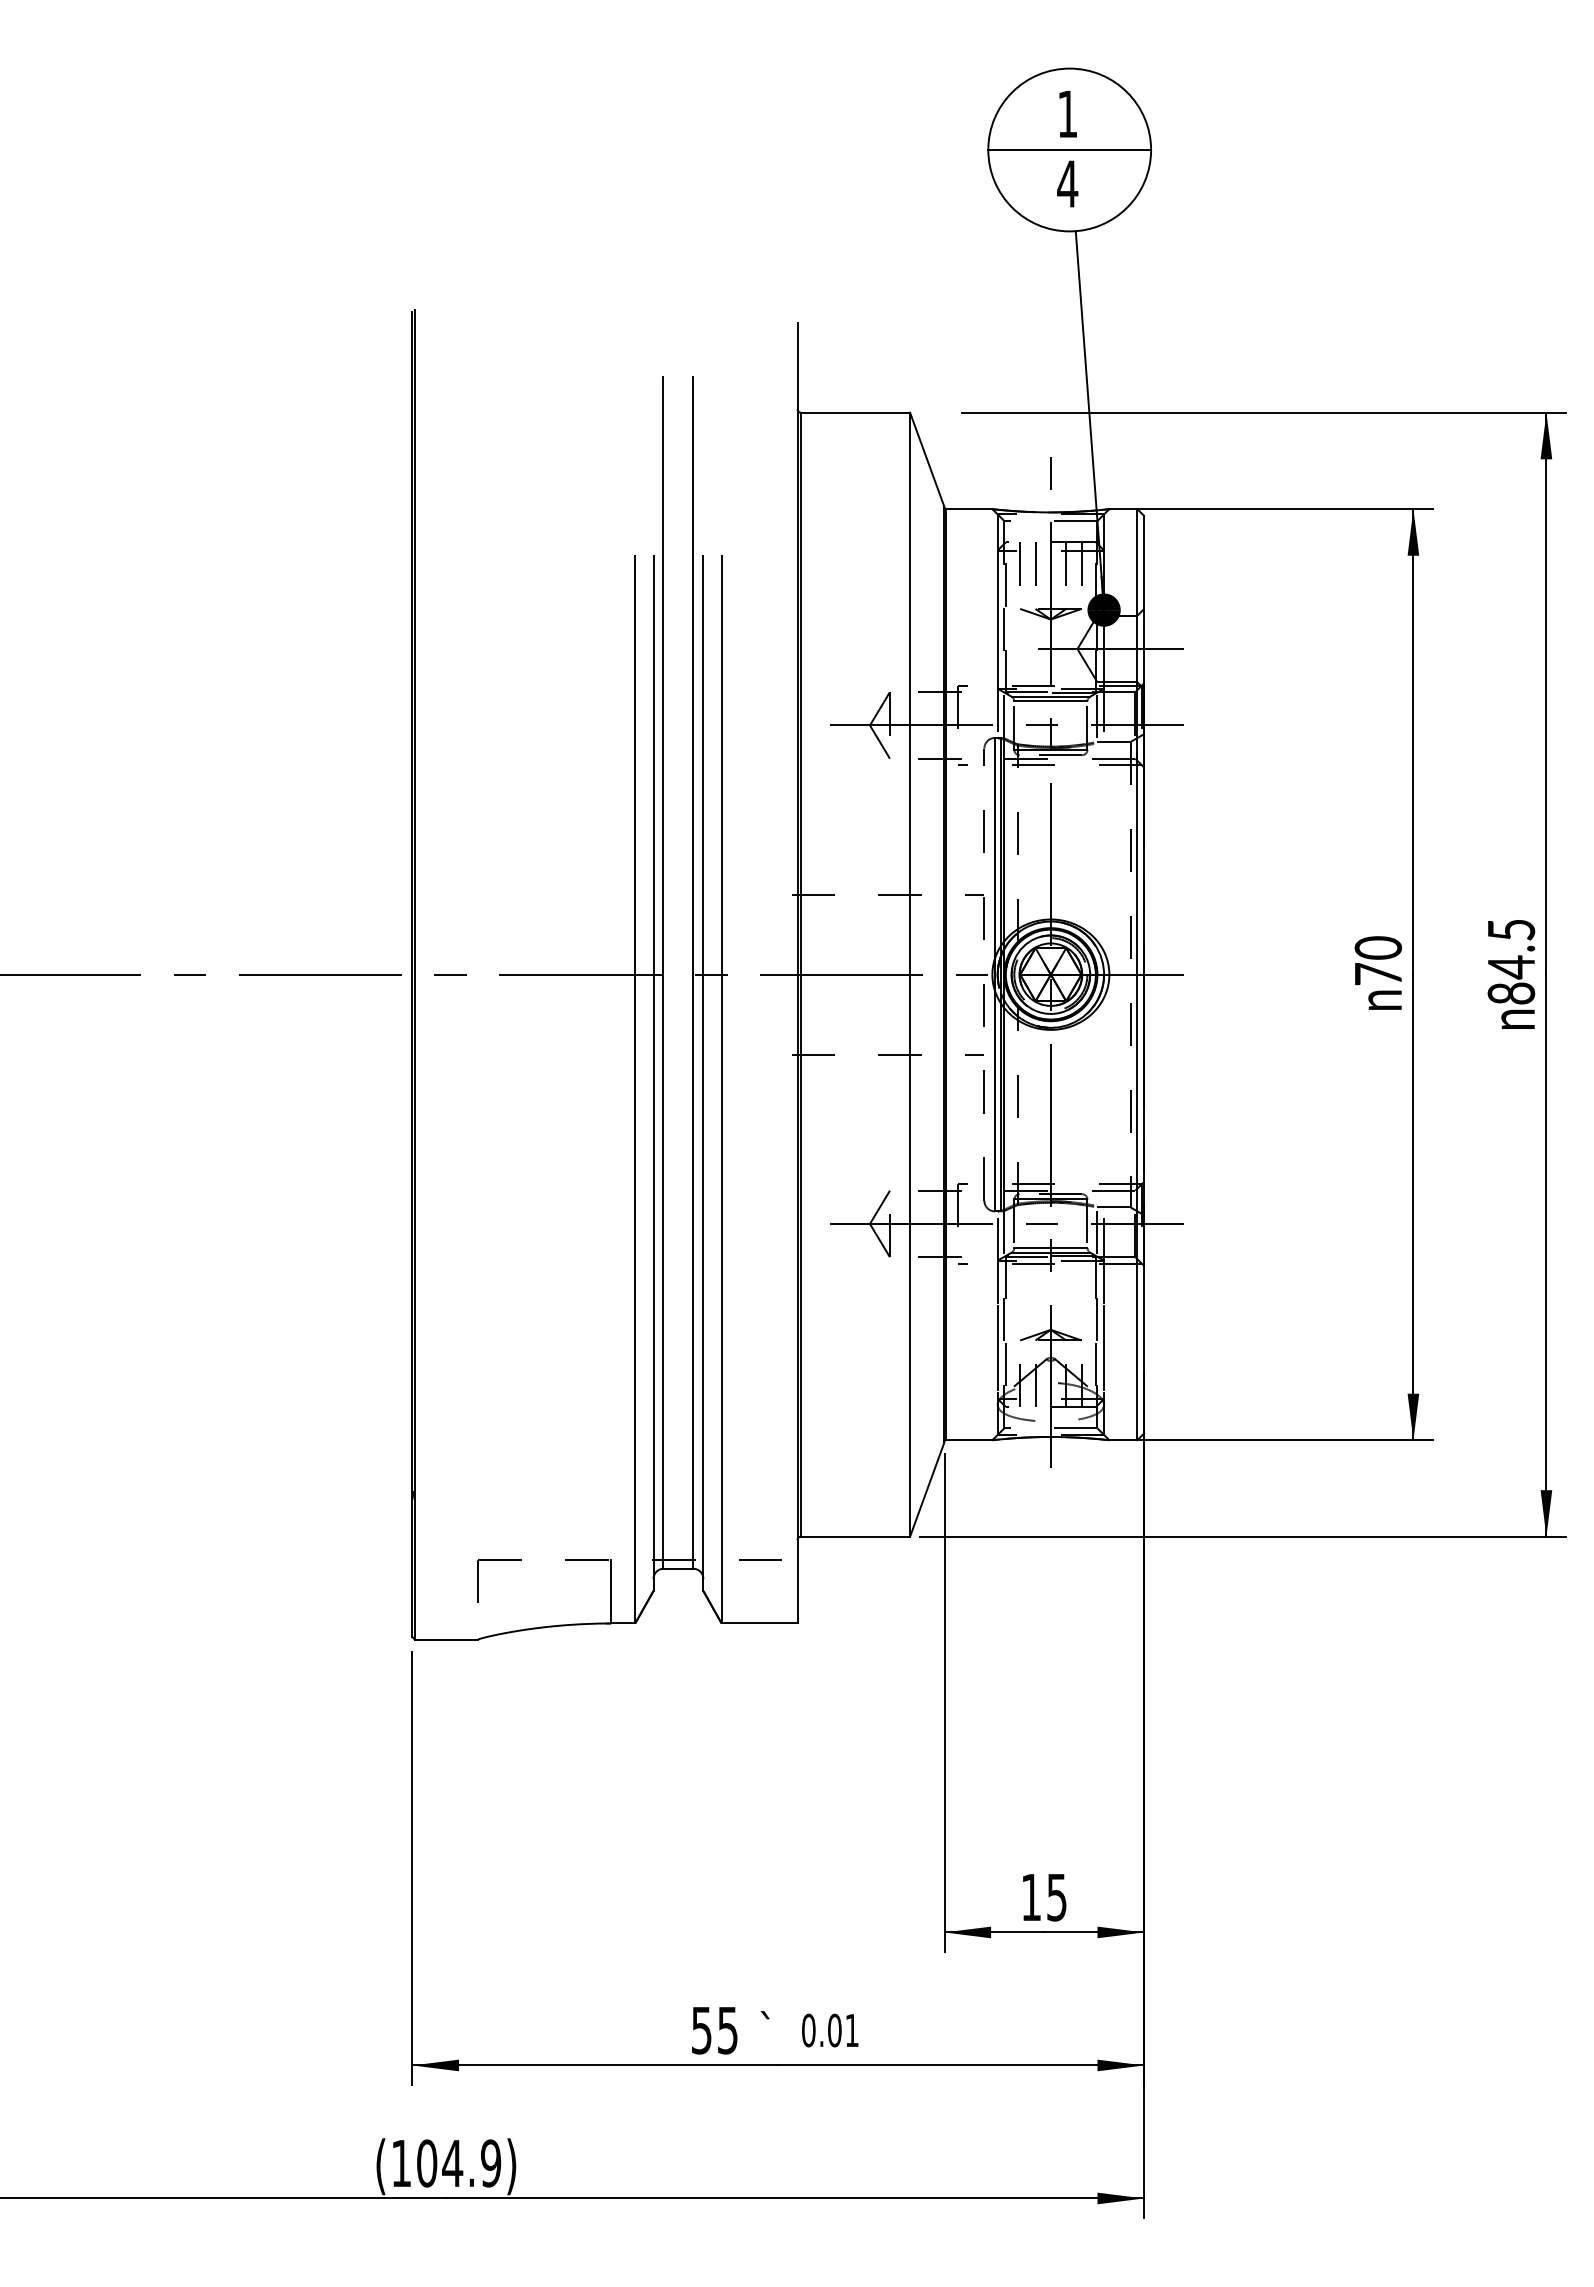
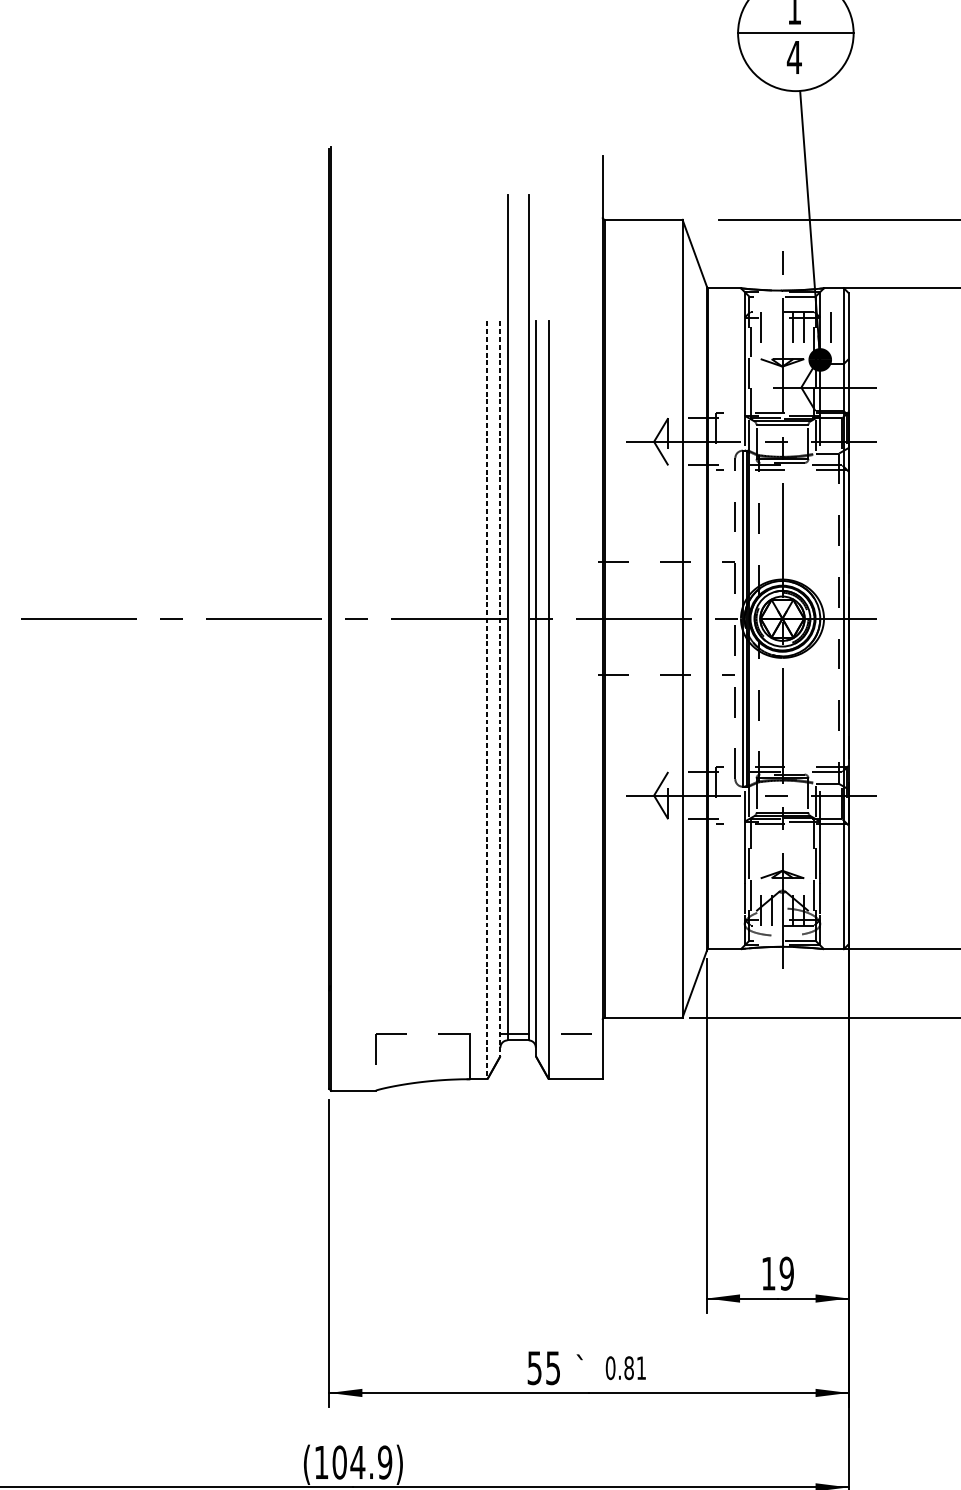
line: (1035, 563) -> (830, 326), moved
line: (653, 1073) -> (500, 688), solid -> dashed
line: (635, 1089) -> (487, 700), solid -> dashed
text: (1056, 1897) -> (786, 1273), 15 -> 19
text: (834, 2030) -> (628, 1368), 0.01 -> 0.81

